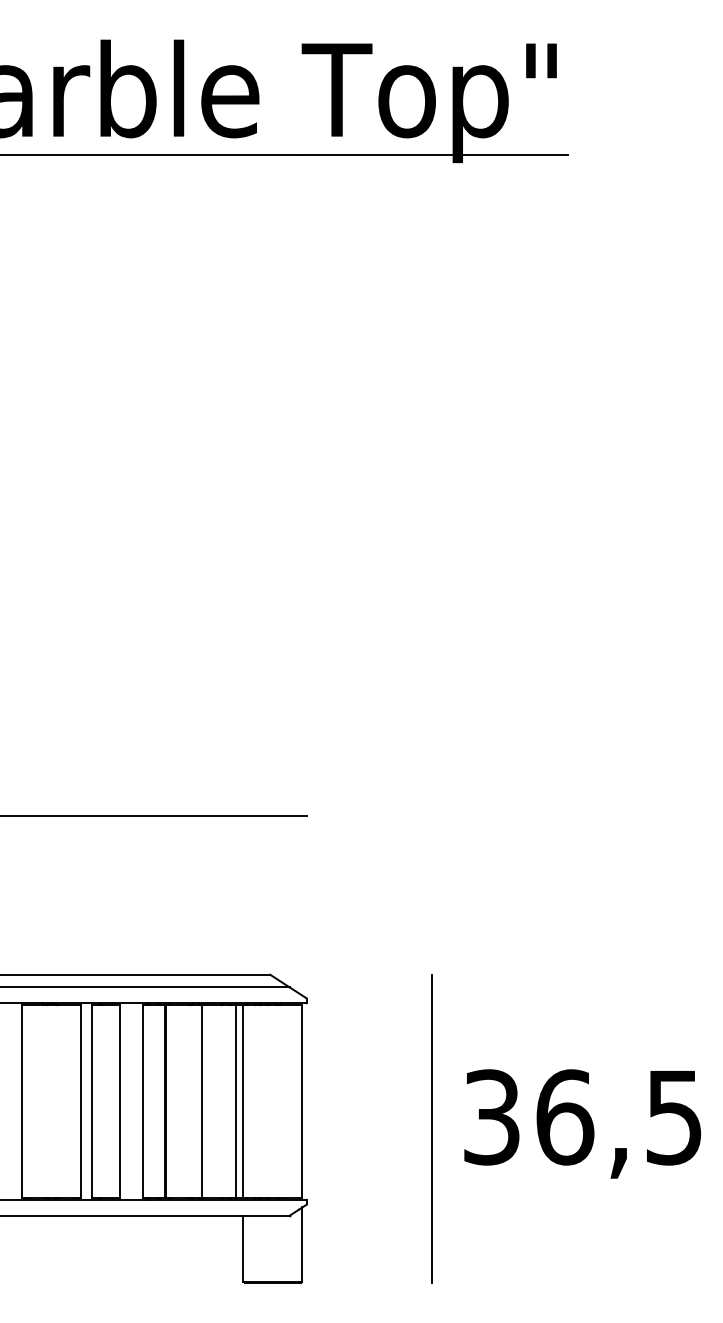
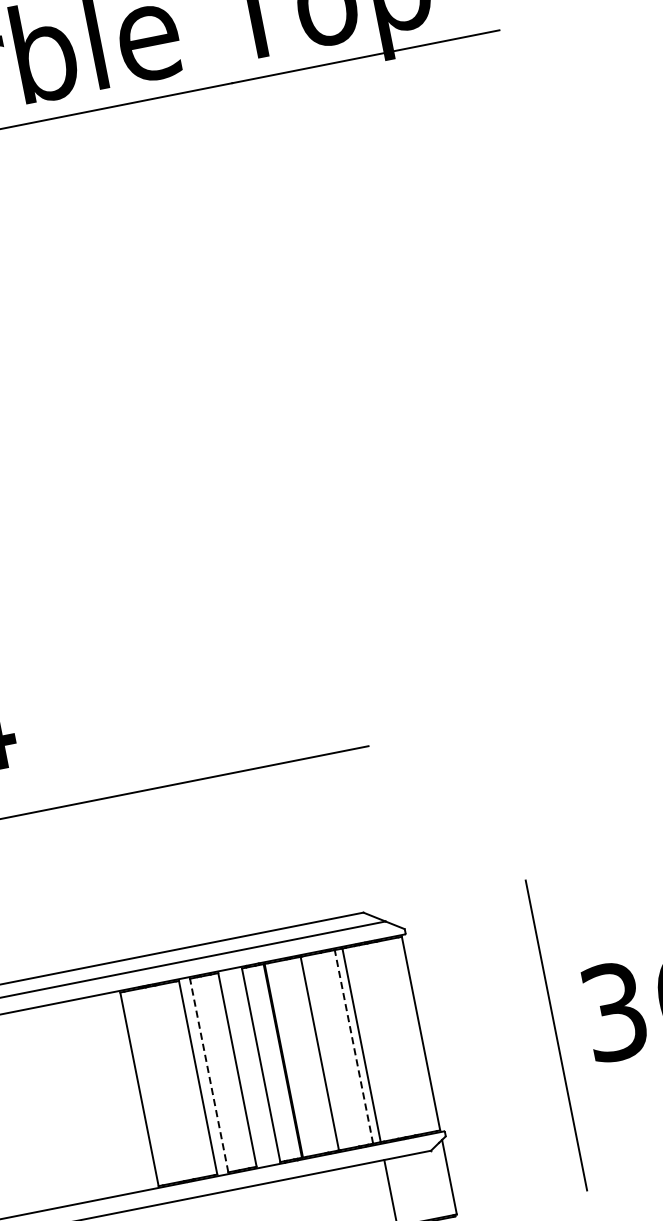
line: (91, 1101) -> (209, 1075), solid -> dashed
line: (235, 1101) -> (353, 1046), solid -> dashed

